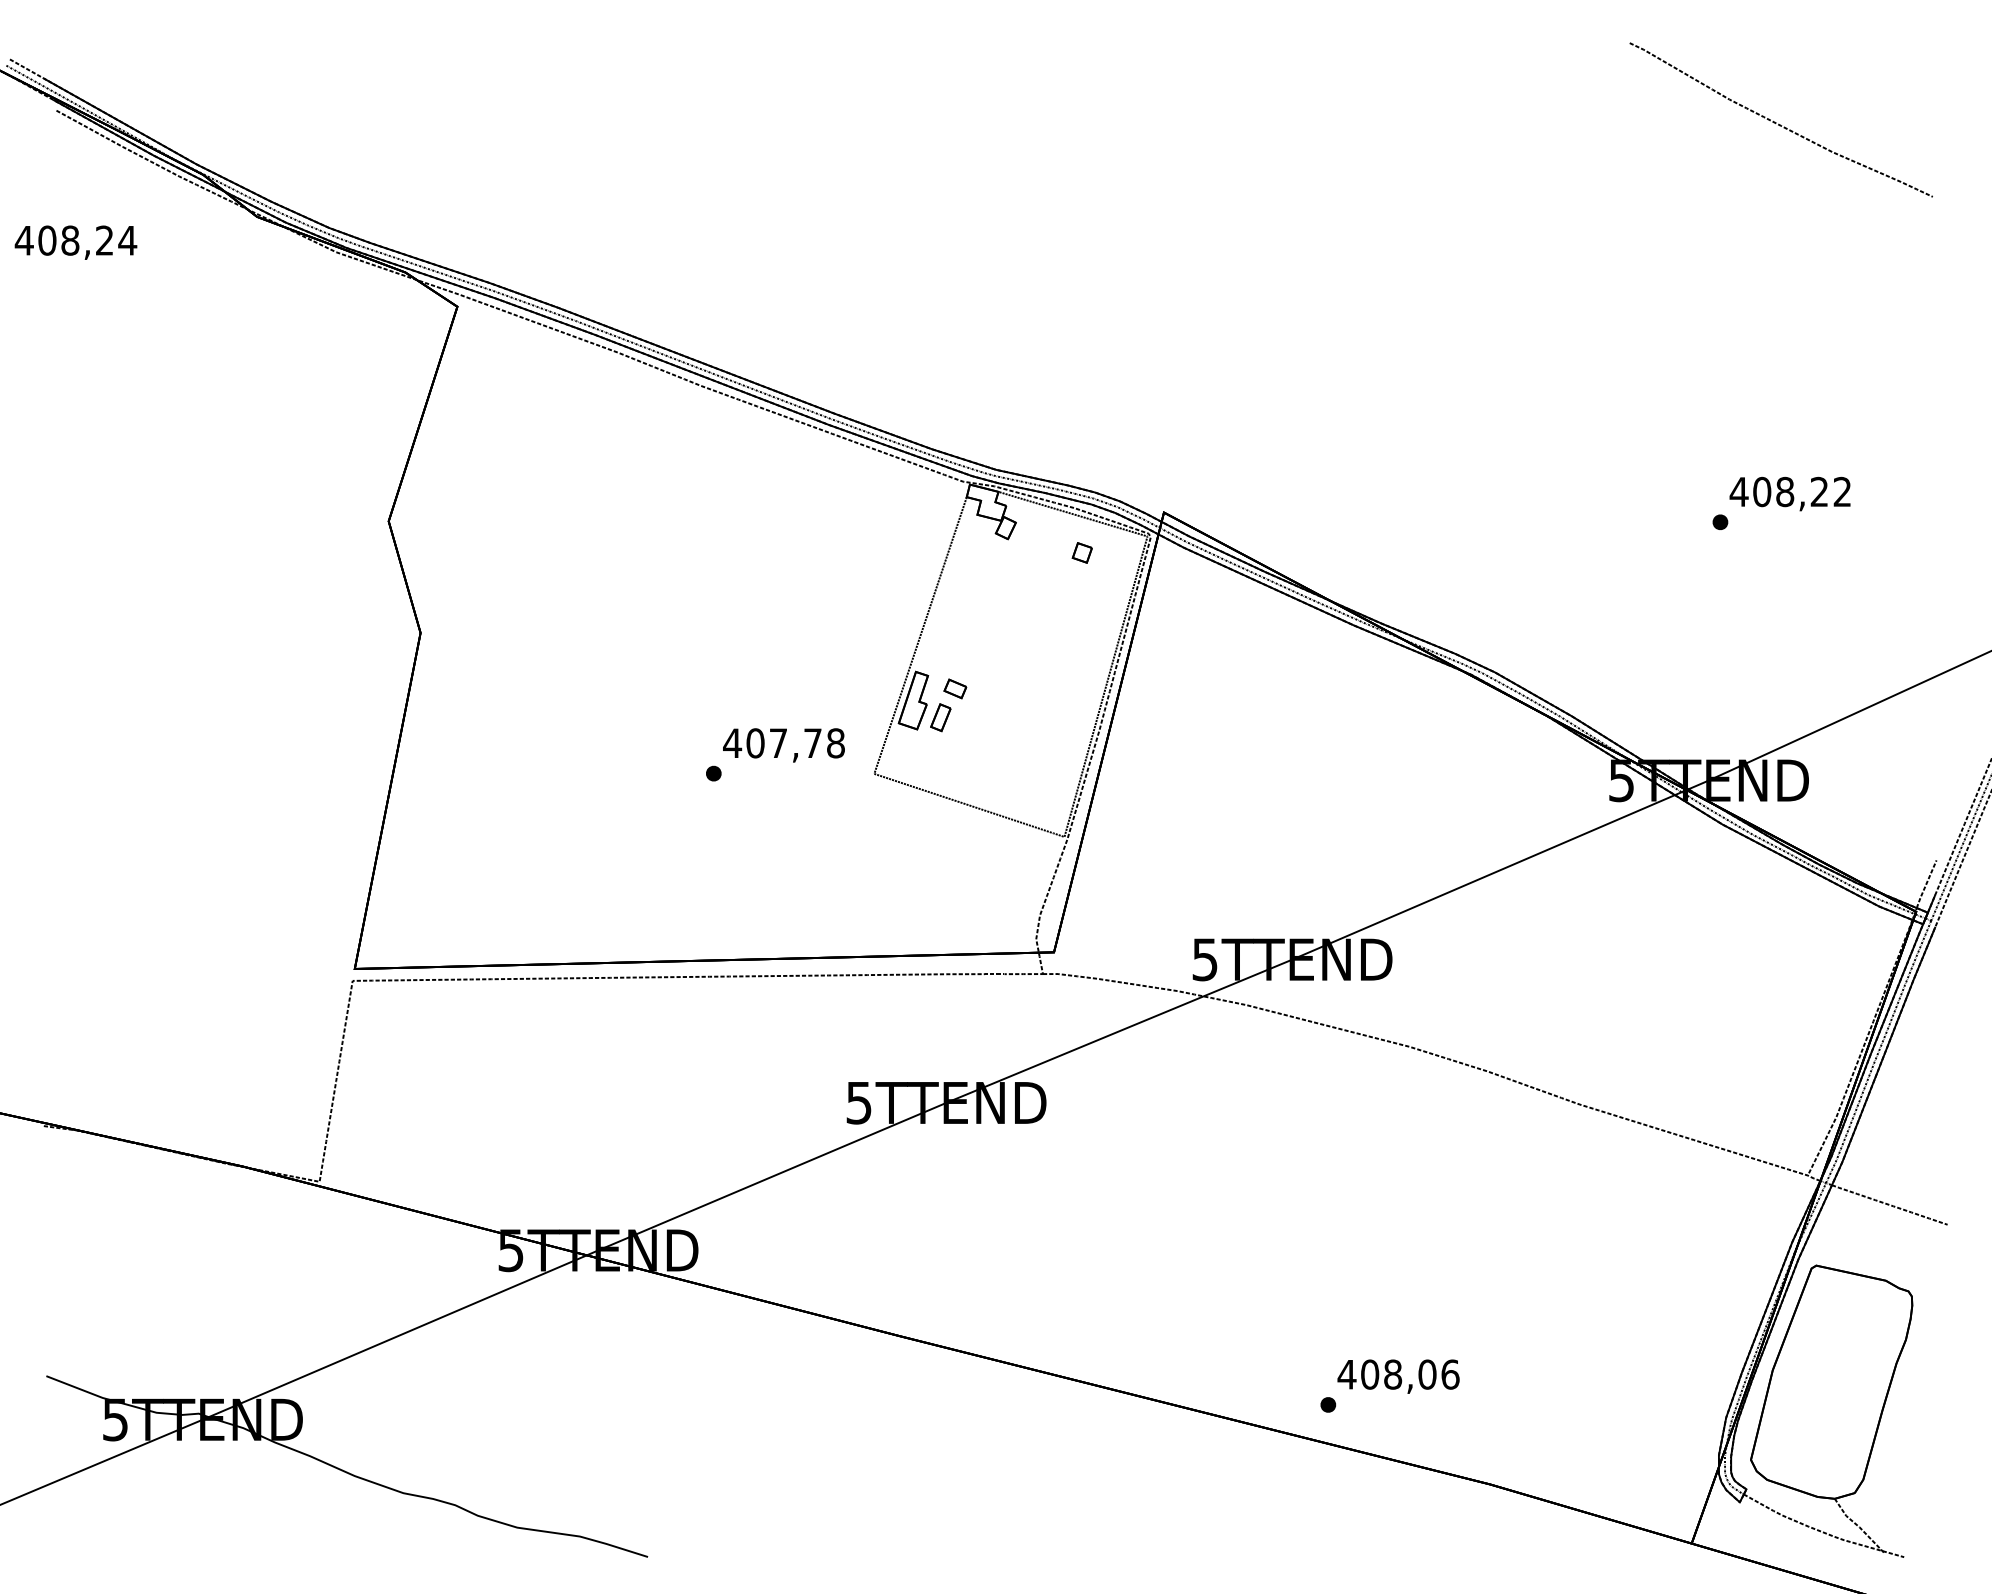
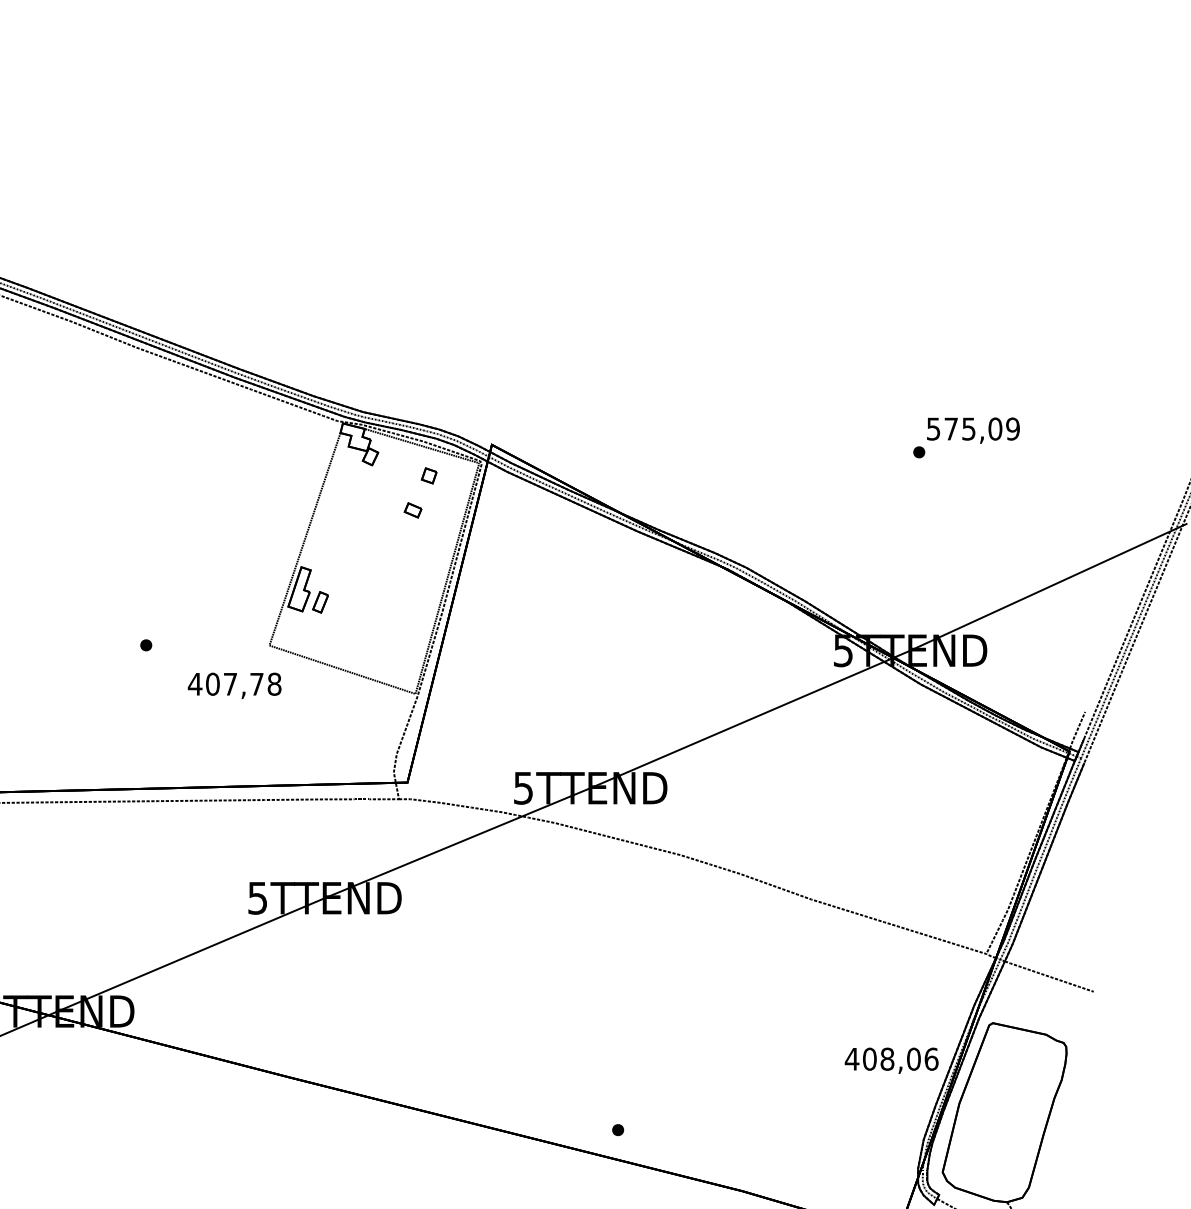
curve: (1778, 123) -> (963, 146), removed
text: (1790, 491) -> (973, 428), 408,22 -> 575,09
part: (955, 688) -> (413, 510), moved
text: (783, 745) -> (234, 685), moved
text: (1398, 1376) -> (891, 1060), moved

